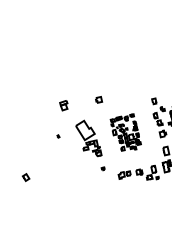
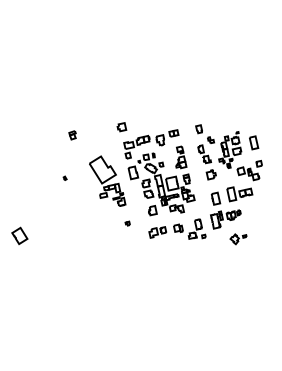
part: (63, 105) -> (72, 135), size x0.62
part: (125, 132) -> (159, 172), size x1.67
part: (25, 177) -> (19, 235), size x1.67

